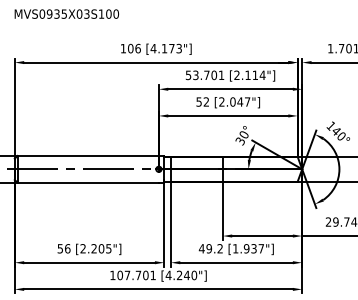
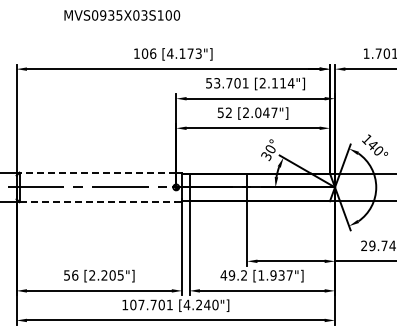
text: (67, 14) -> (122, 15), moved
line: (87, 155) -> (97, 172), solid -> dashed
line: (88, 182) -> (98, 202), solid -> dashed

